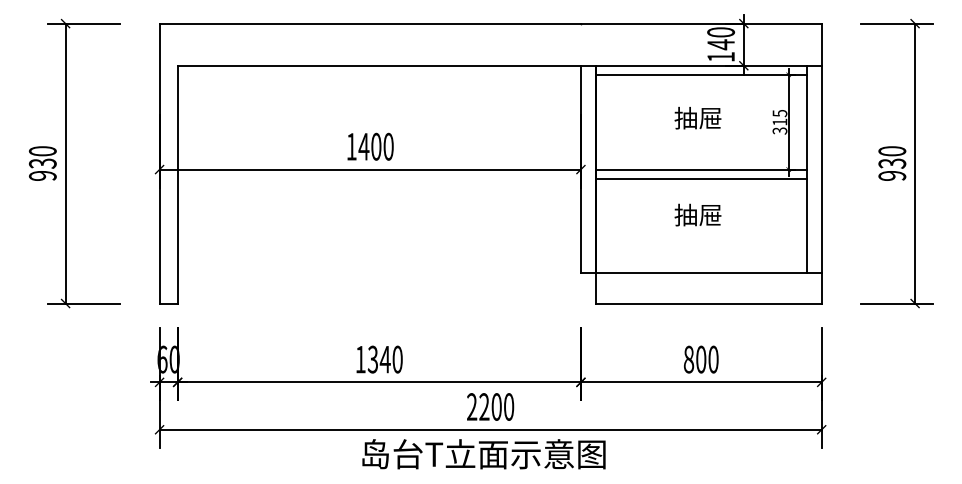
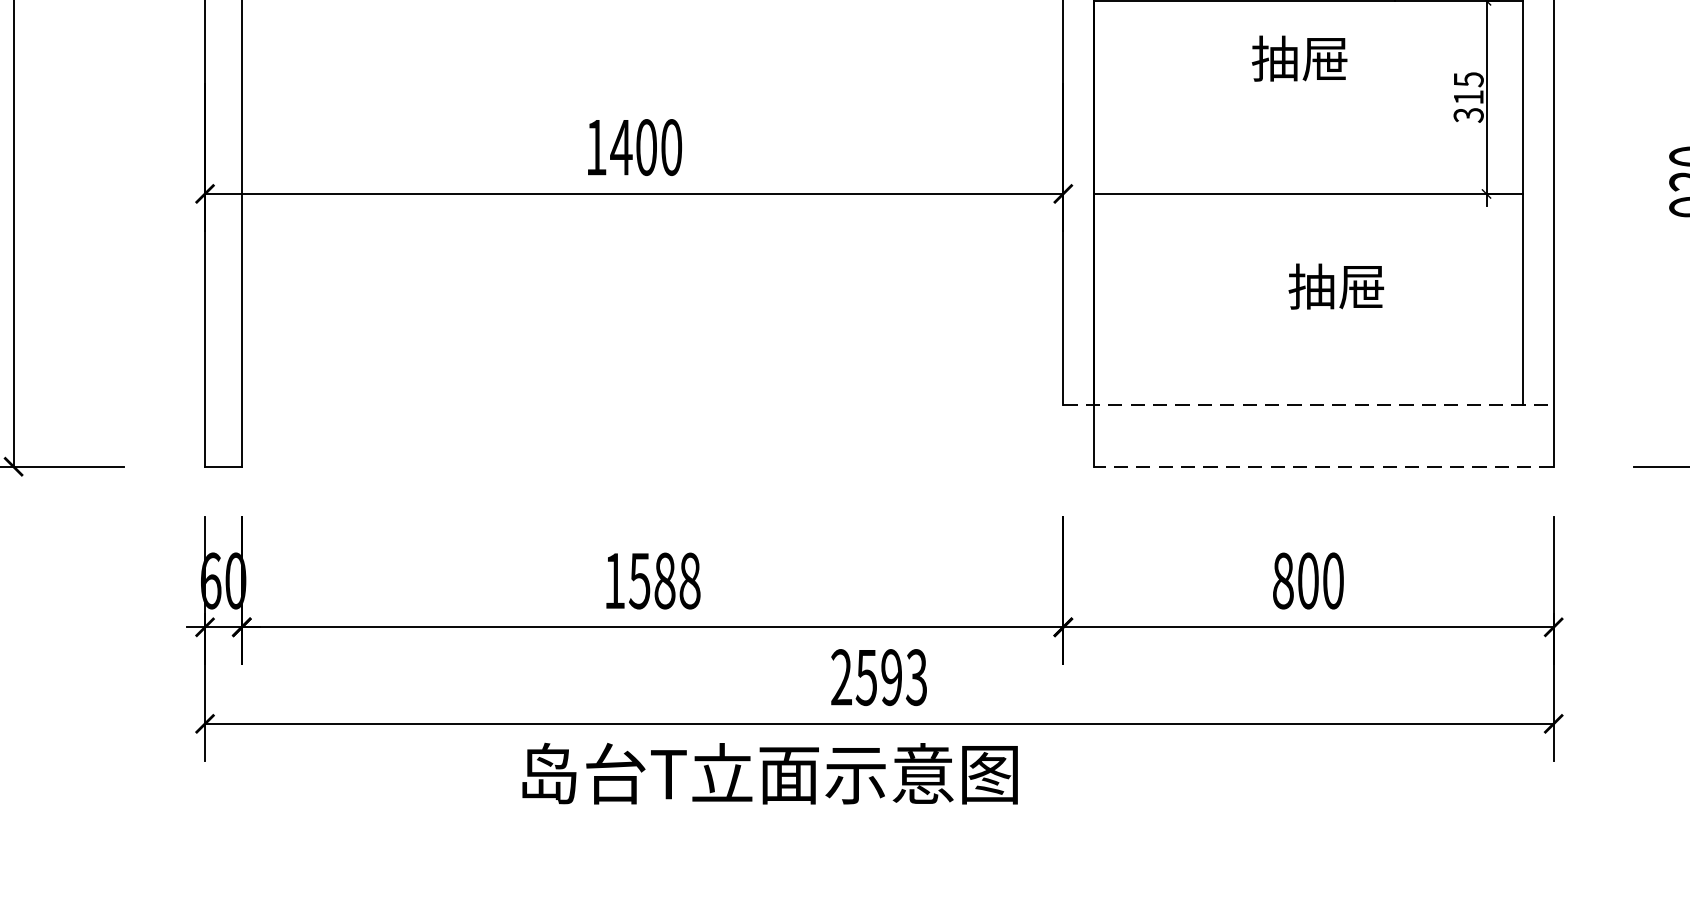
text: (697, 117) -> (1298, 57), moved
line: (700, 178) -> (1306, 212), removed
text: (697, 214) -> (1335, 285), moved
line: (701, 273) -> (1308, 405), solid -> dashed
line: (708, 303) -> (1323, 466), solid -> dashed
text: (385, 359) -> (665, 580), 1340 -> 1588
text: (496, 406) -> (891, 676), 2200 -> 2593
text: (483, 454) -> (769, 774), moved

